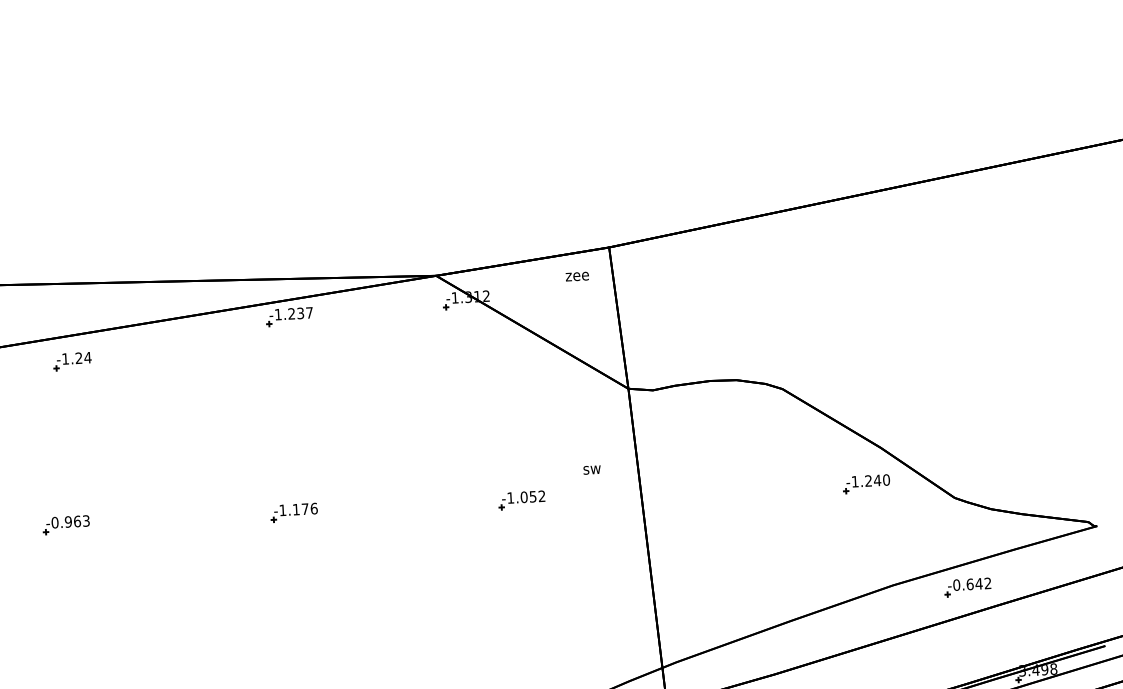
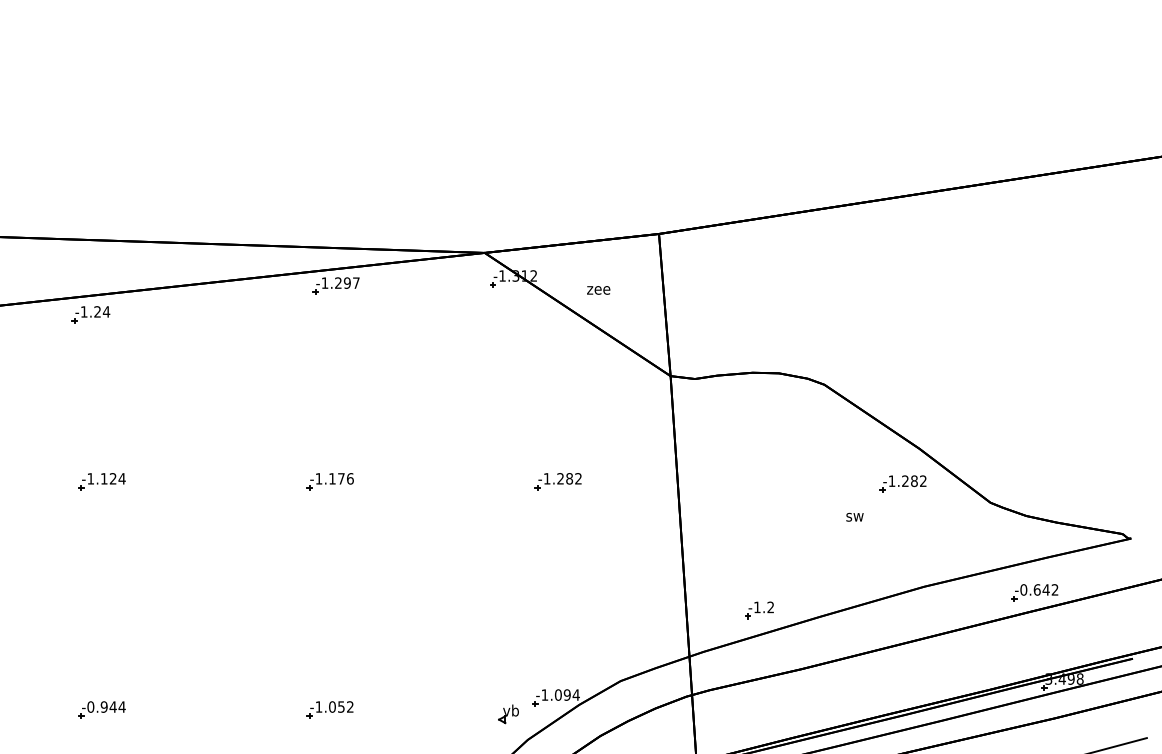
text: (577, 276) -> (598, 290), moved
text: (299, 312) -> (346, 282), -1.237 -> -1.297
part: (72, 361) -> (90, 314), moved
text: (591, 469) -> (854, 516), moved
text: (881, 480) -> (918, 481), -1.240 -> -1.282
text: (529, 496) -> (565, 478), -1.052 -> -1.282
text: (70, 521) -> (106, 478), -0.963 -> -1.124
part: (967, 587) -> (1034, 592), moved
part: (729, 618) -> (759, 610), added

